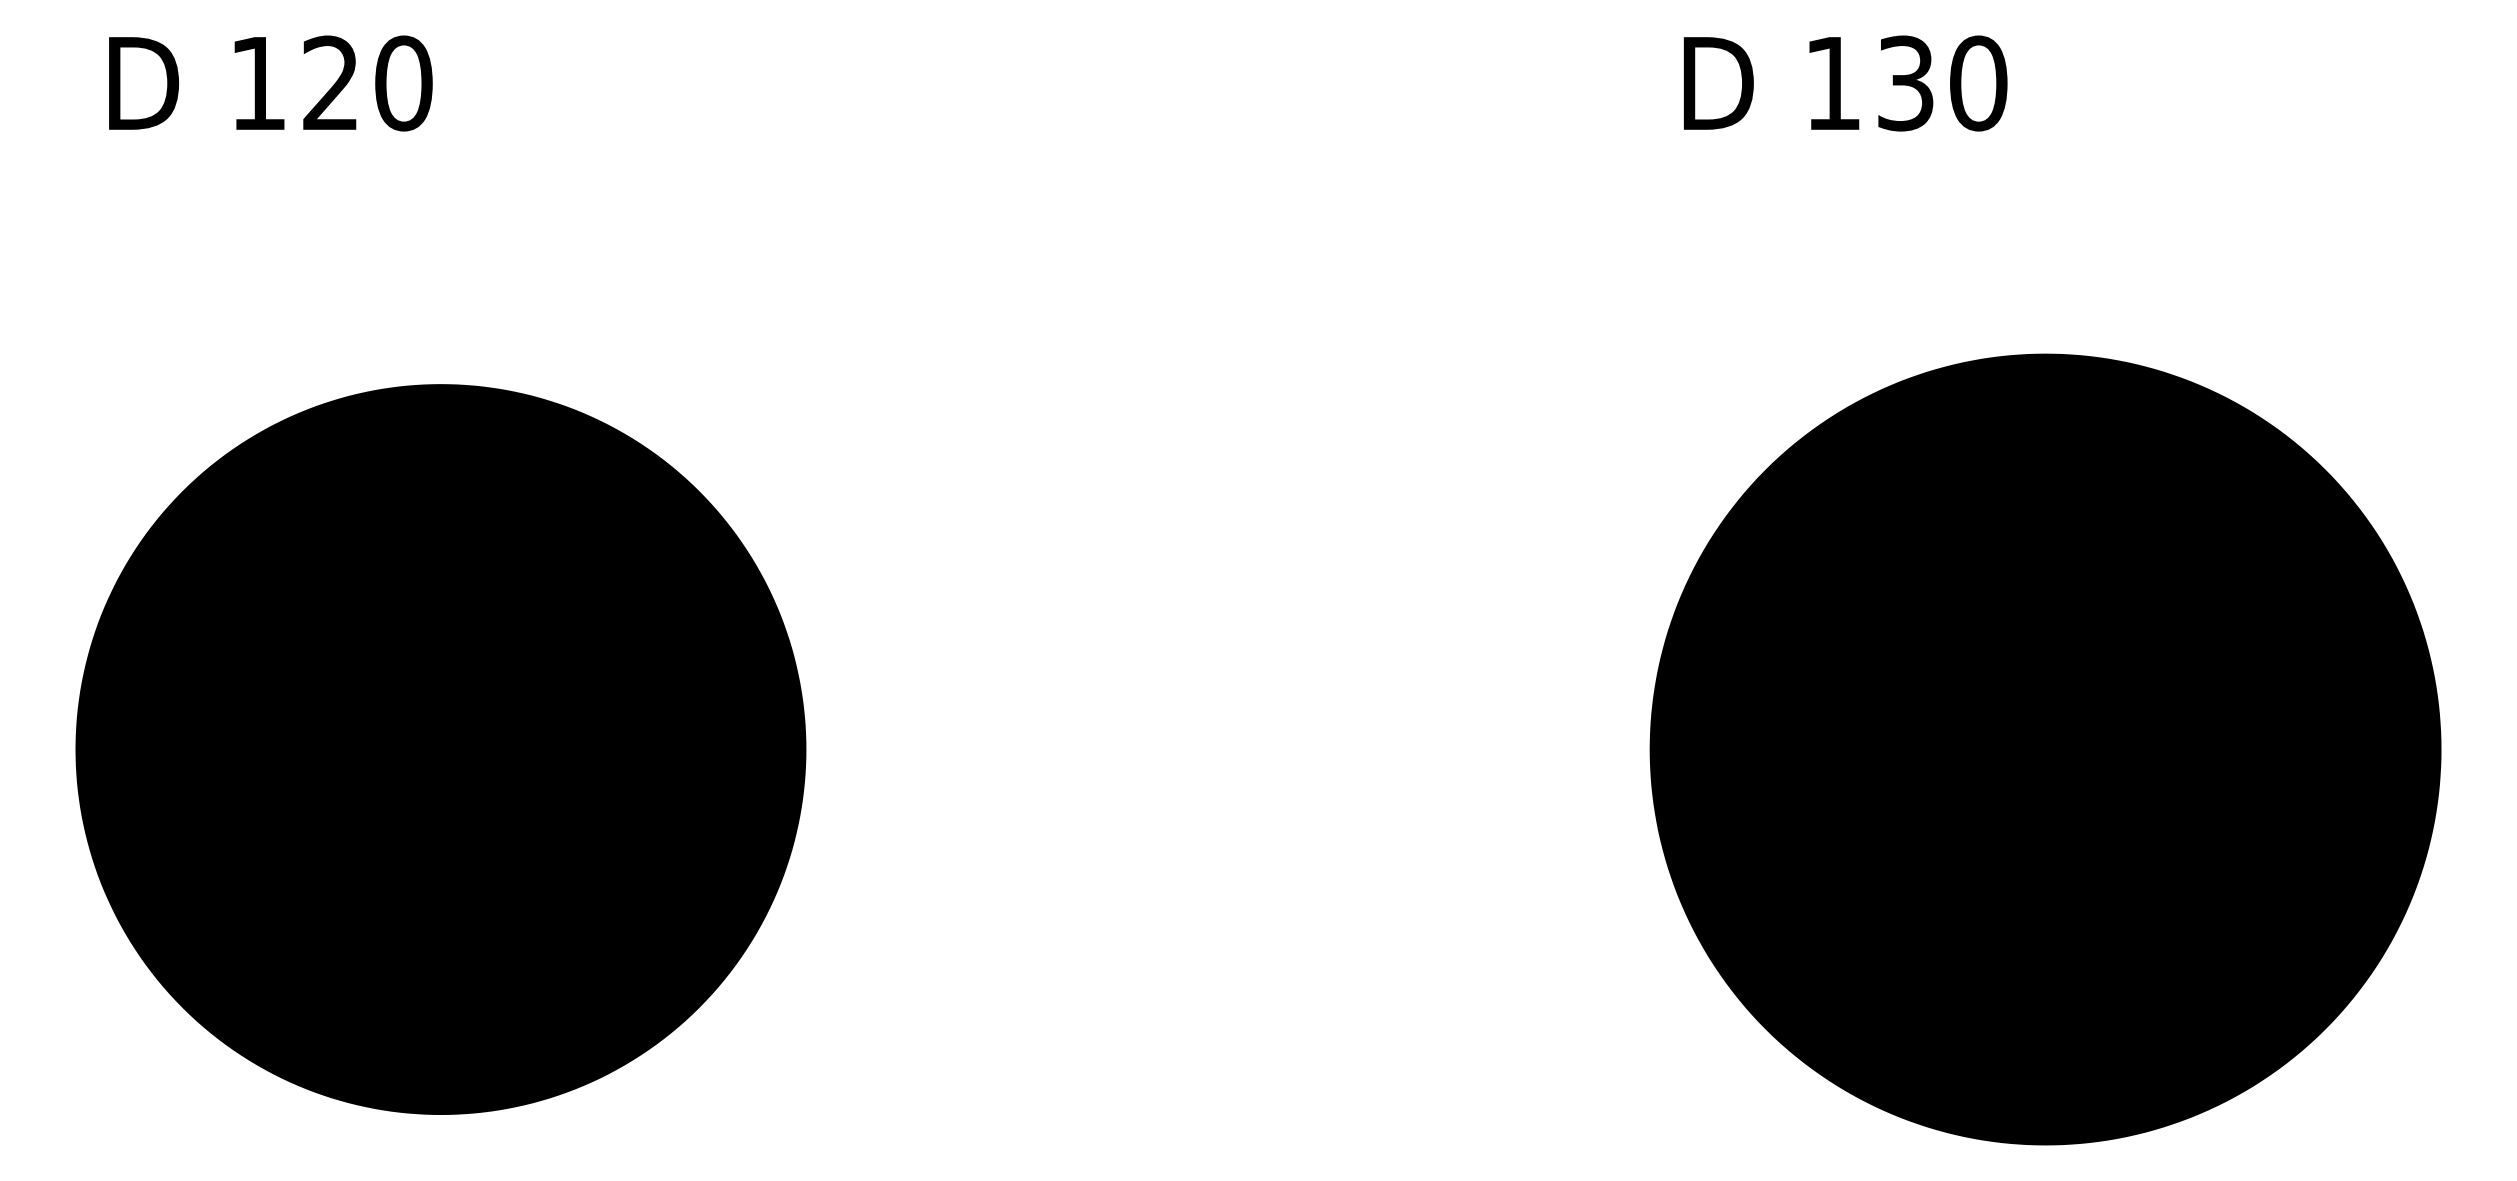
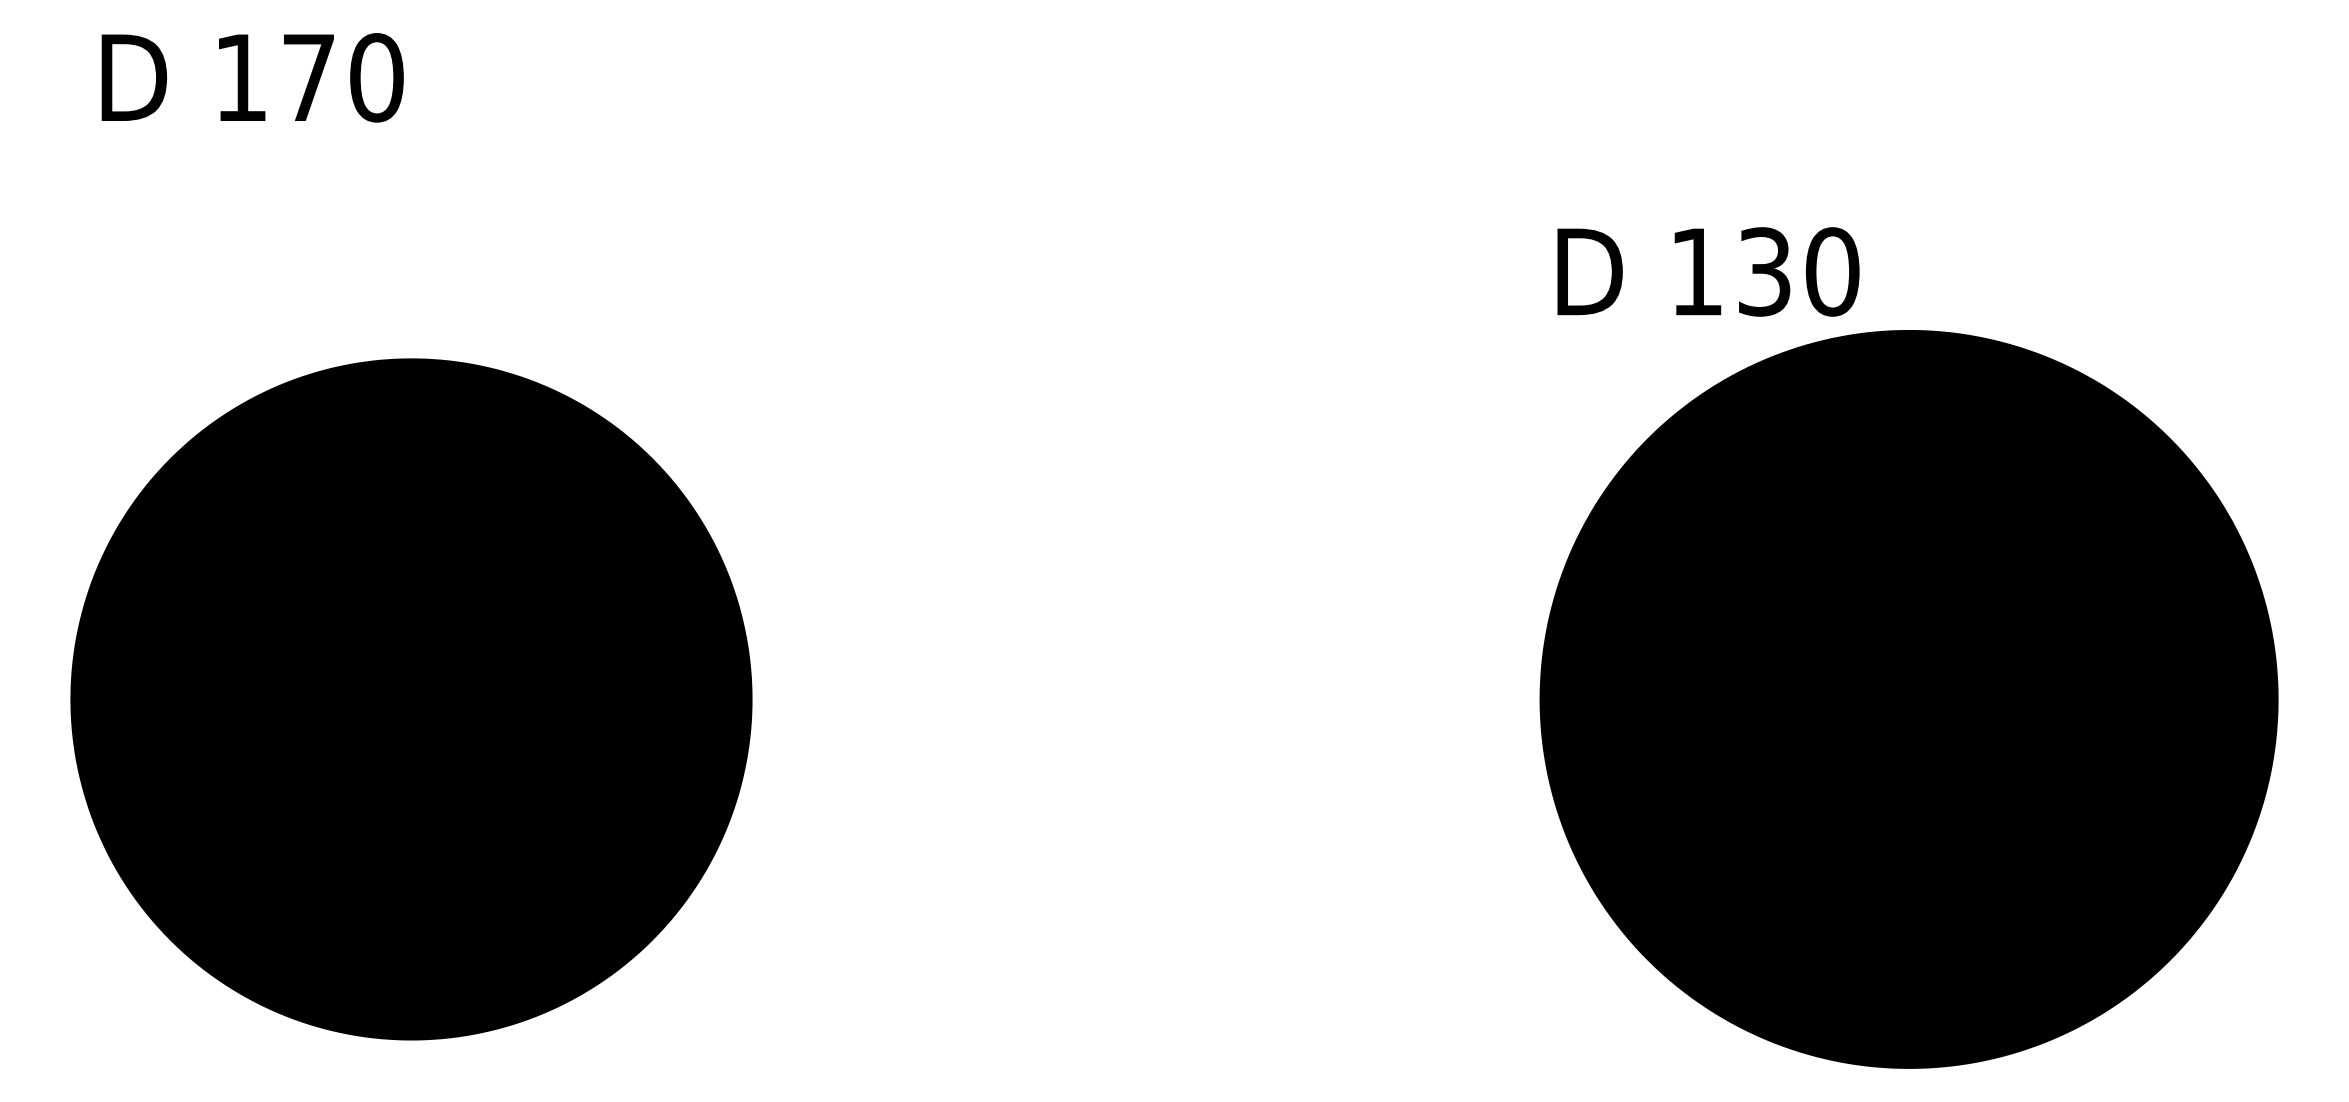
text: (330, 82) -> (308, 76), 120 -> 170
text: (1845, 83) -> (1708, 271), moved

